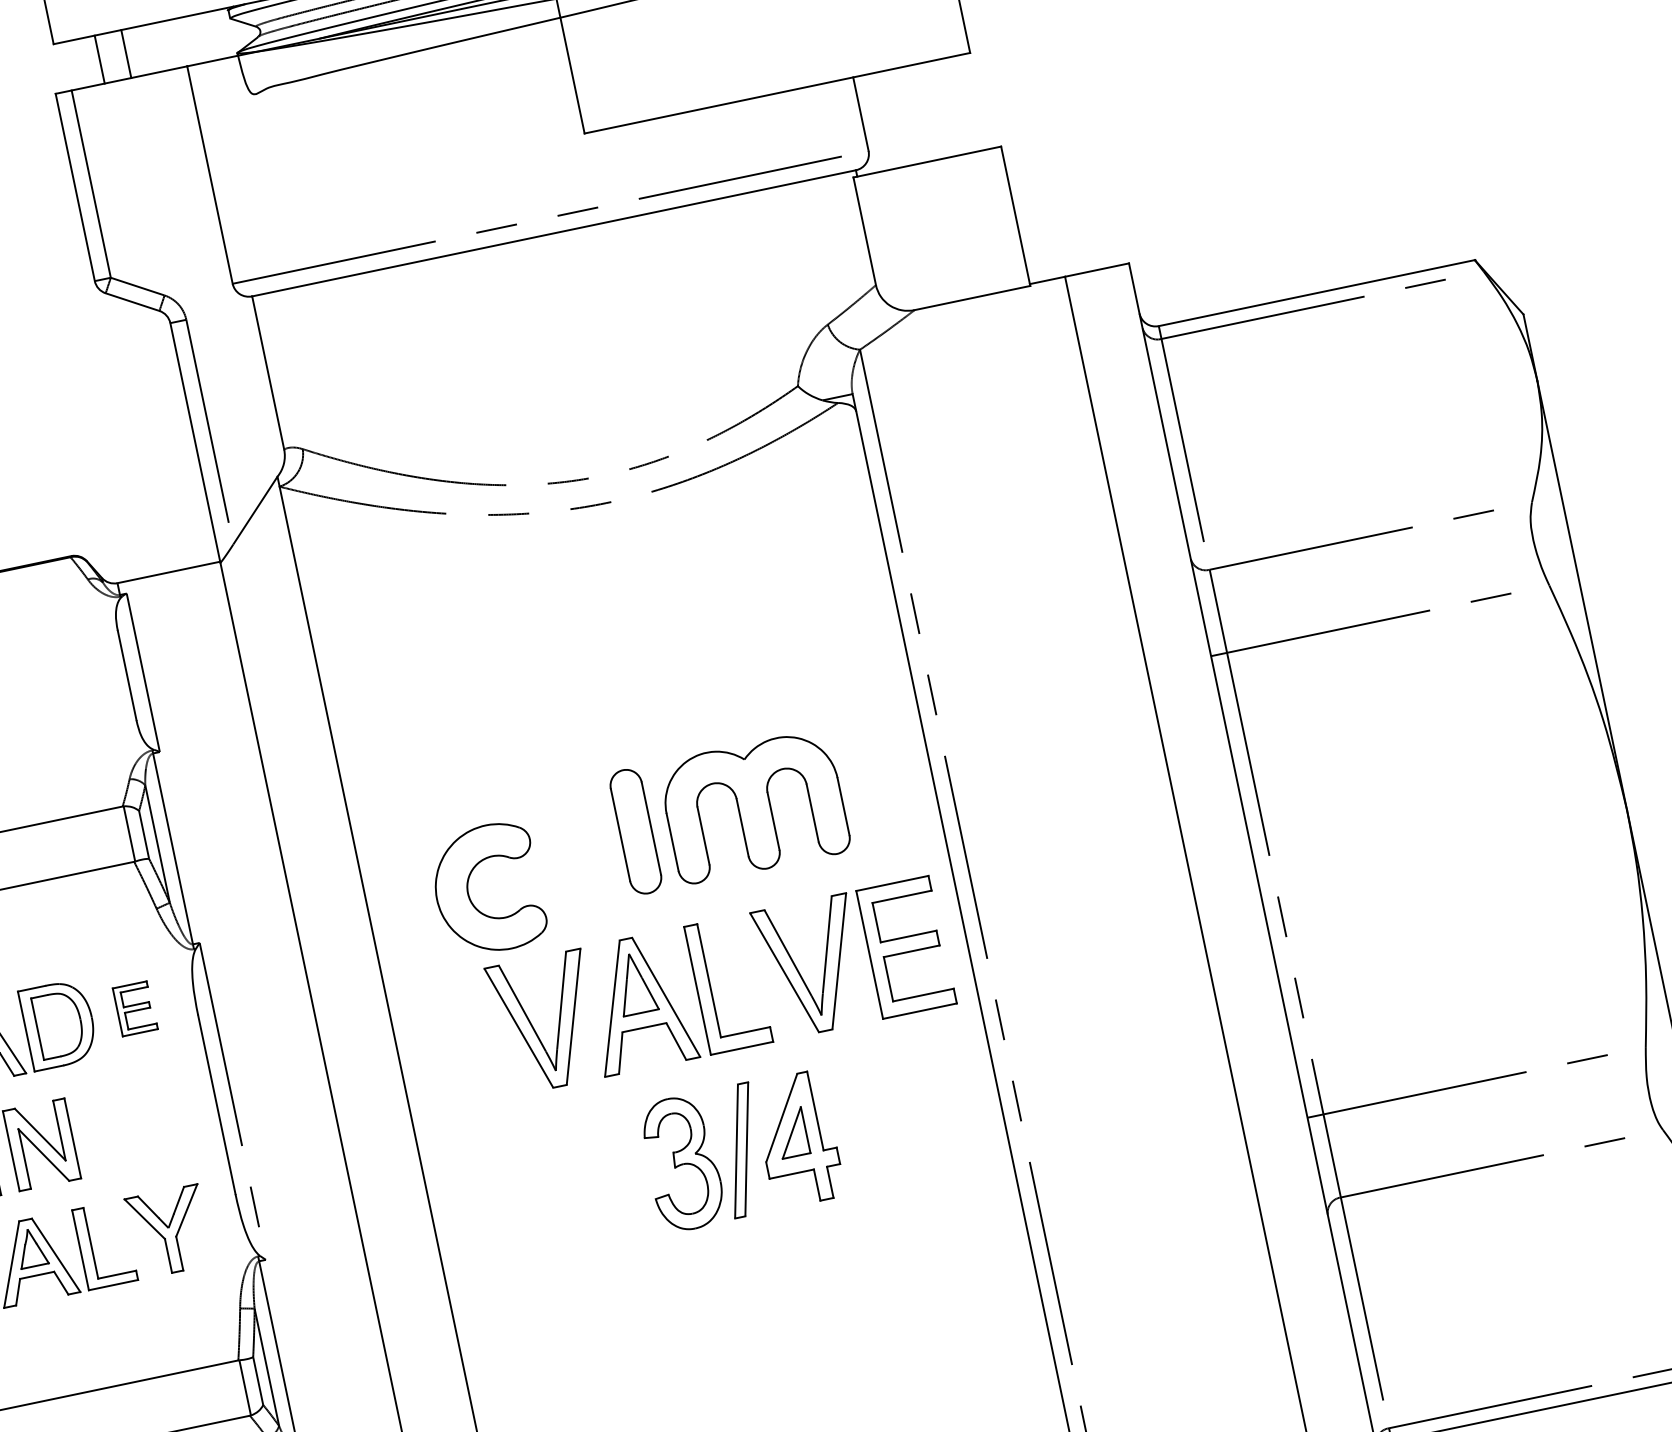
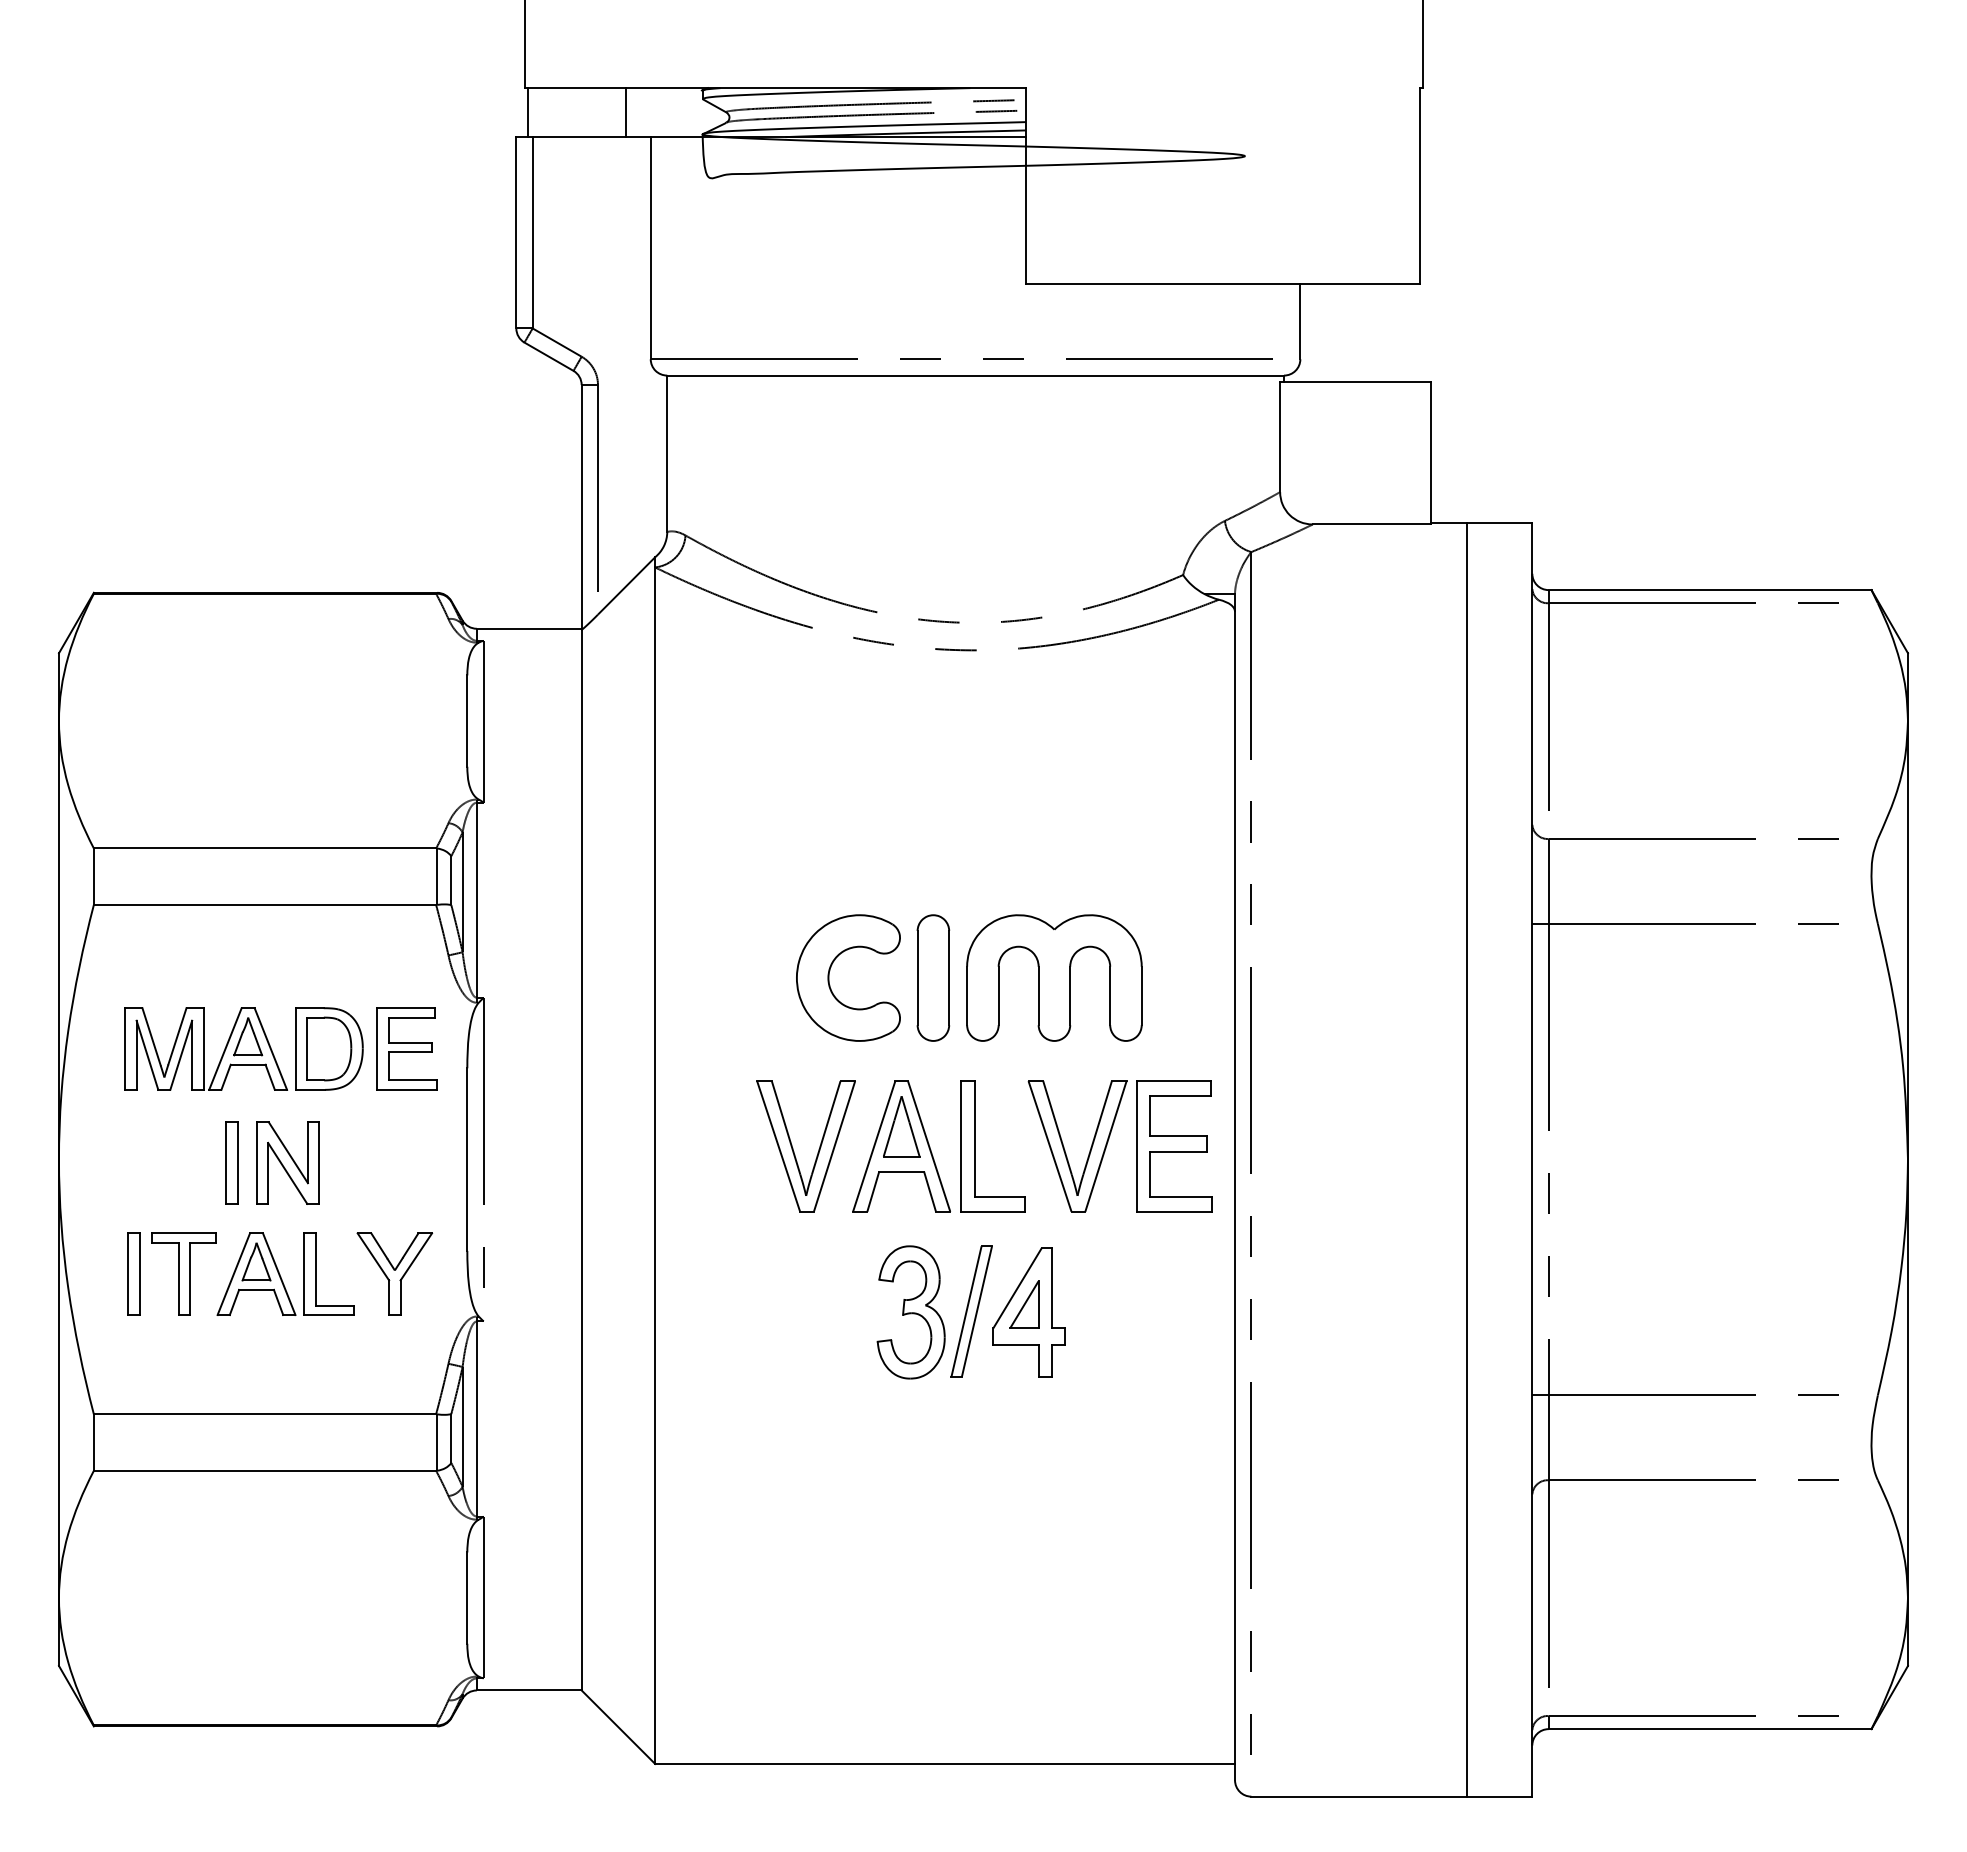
line: (126, 53) -> (527, 112), moved
line: (99, 59) -> (626, 112), moved
part: (468, 892) -> (829, 977), moved
part: (134, 1008) -> (406, 1048), size x1.67

